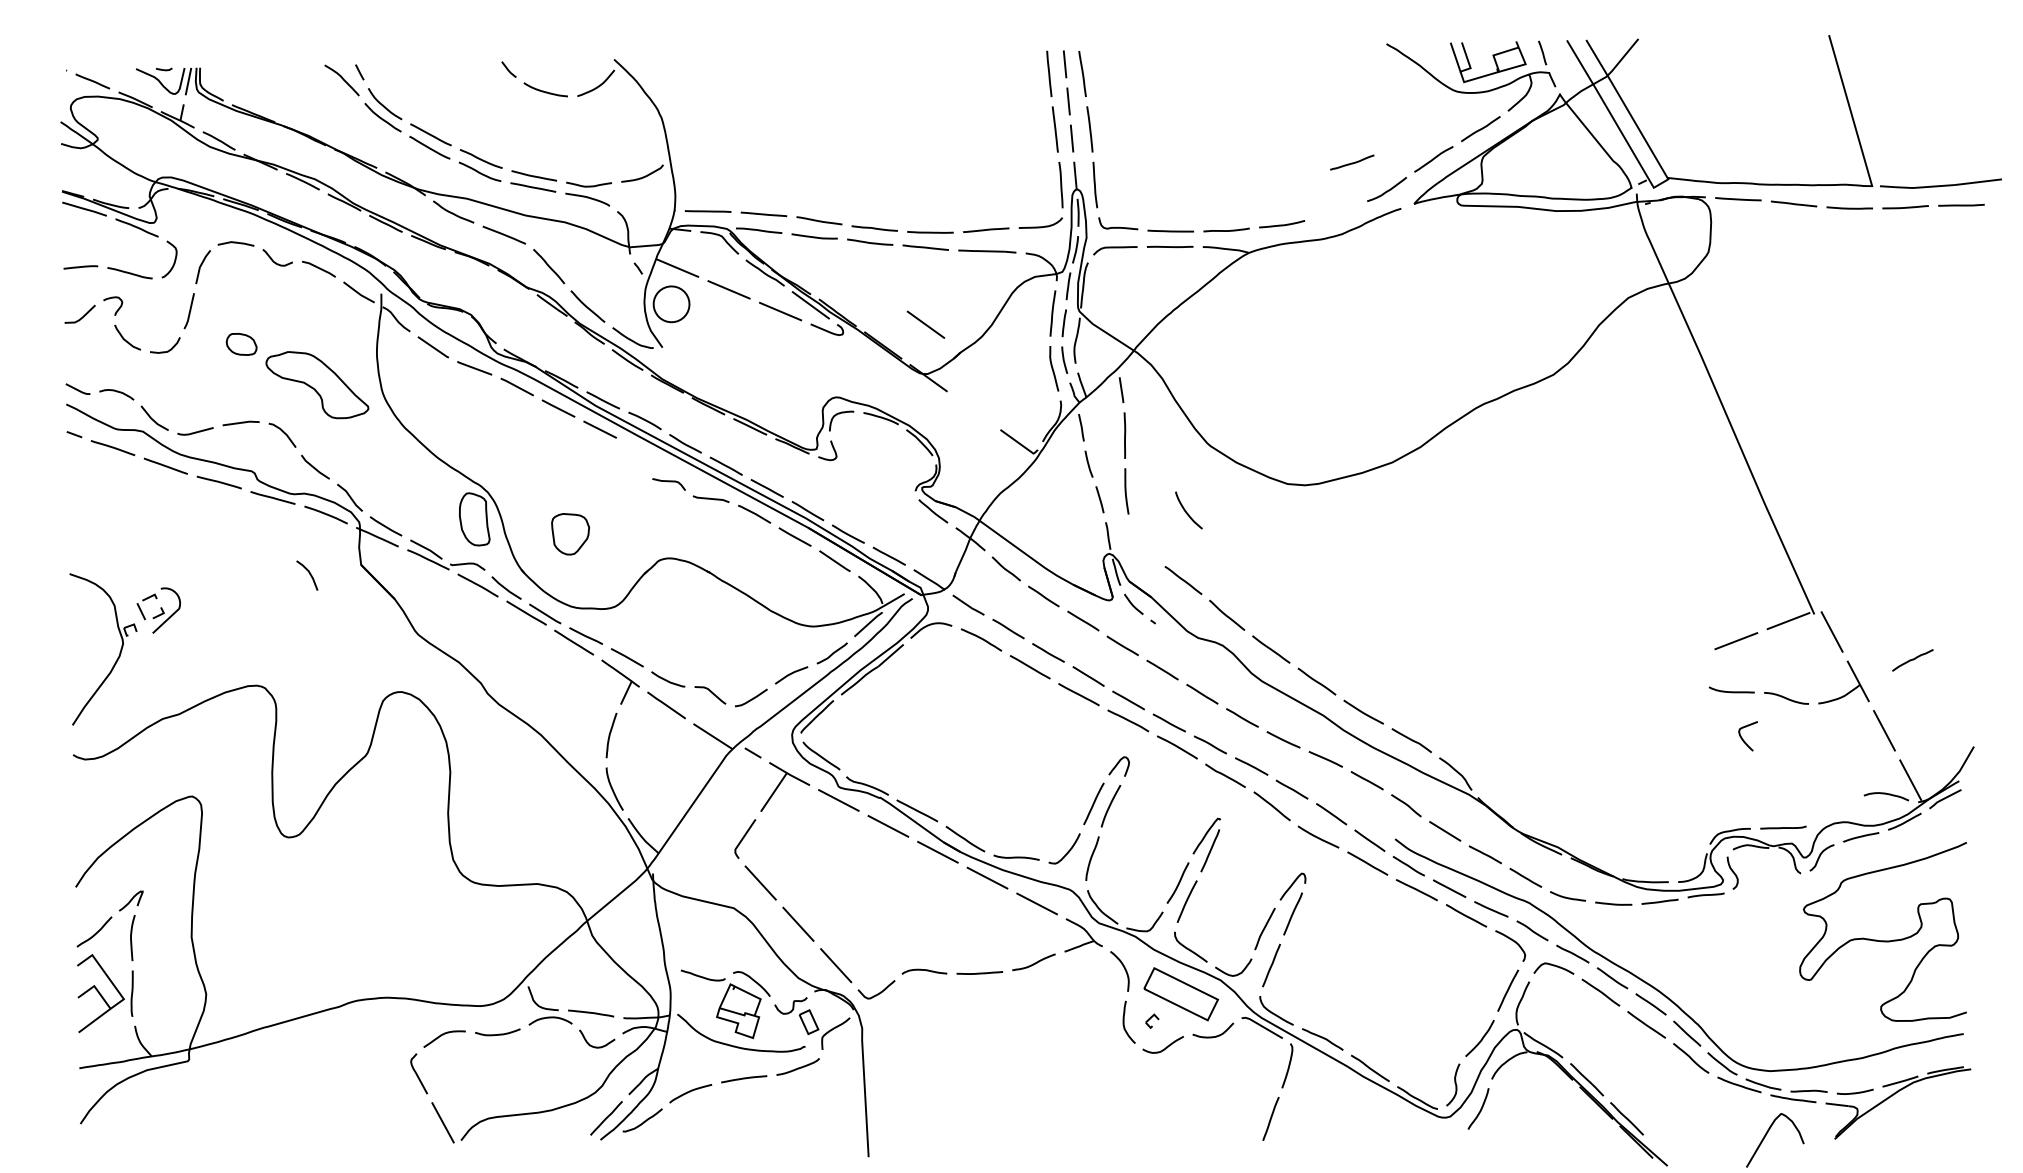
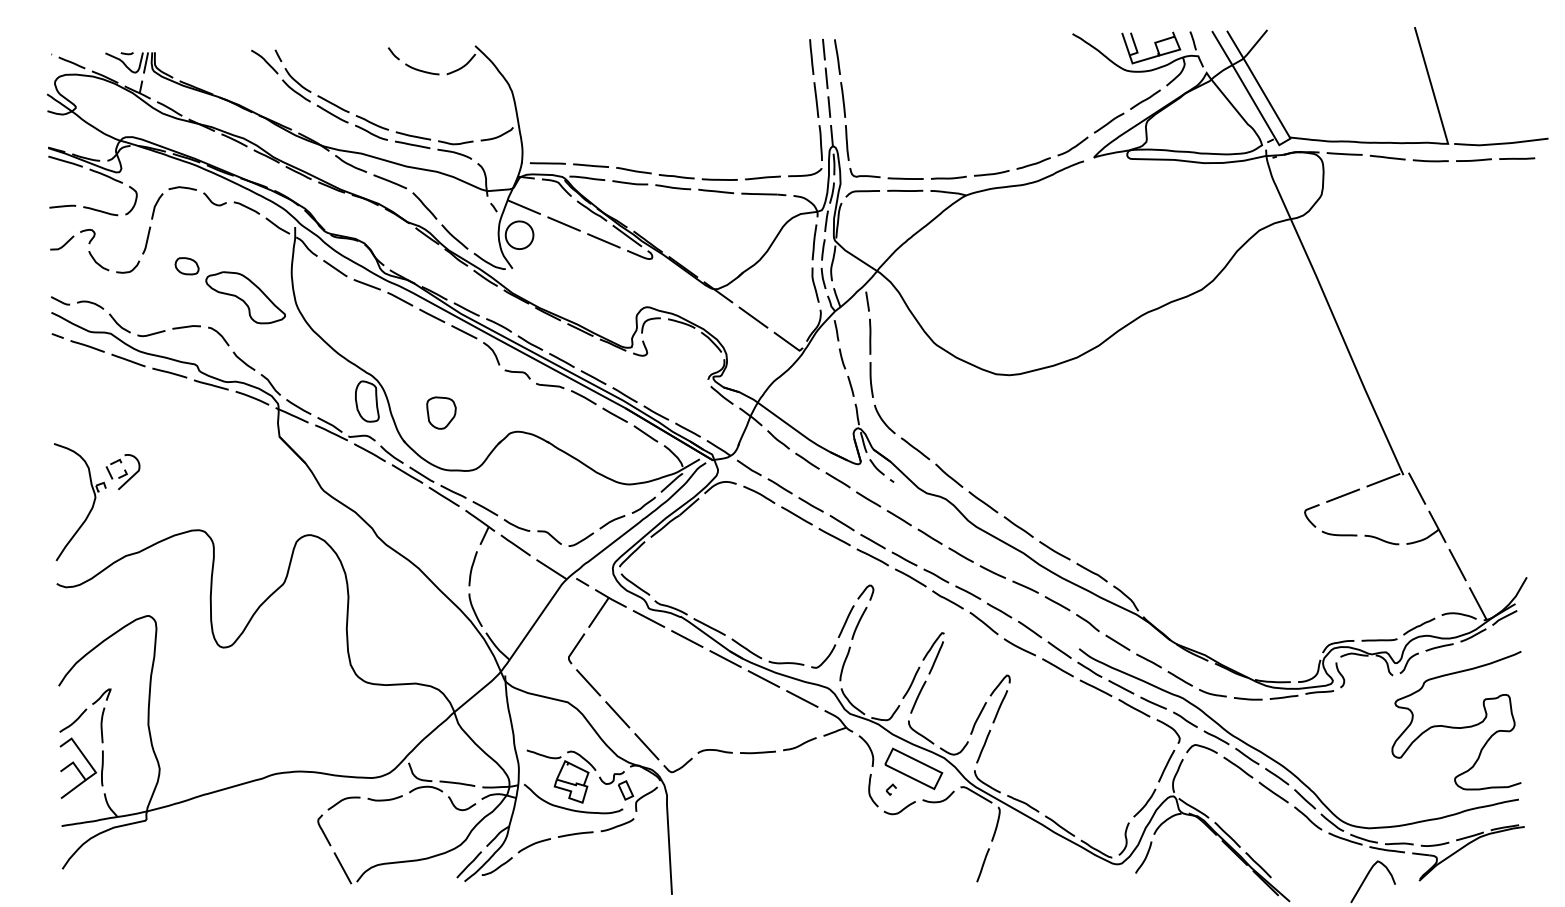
curve: (1352, 162) -> (1033, 163), moved
line: (925, 324) -> (753, 317), moved
curve: (1186, 510) -> (883, 419), moved
line: (309, 574) -> (493, 352), moved
curve: (1912, 660) -> (1419, 626), moved
curve: (1743, 739) -> (1308, 518), moved

